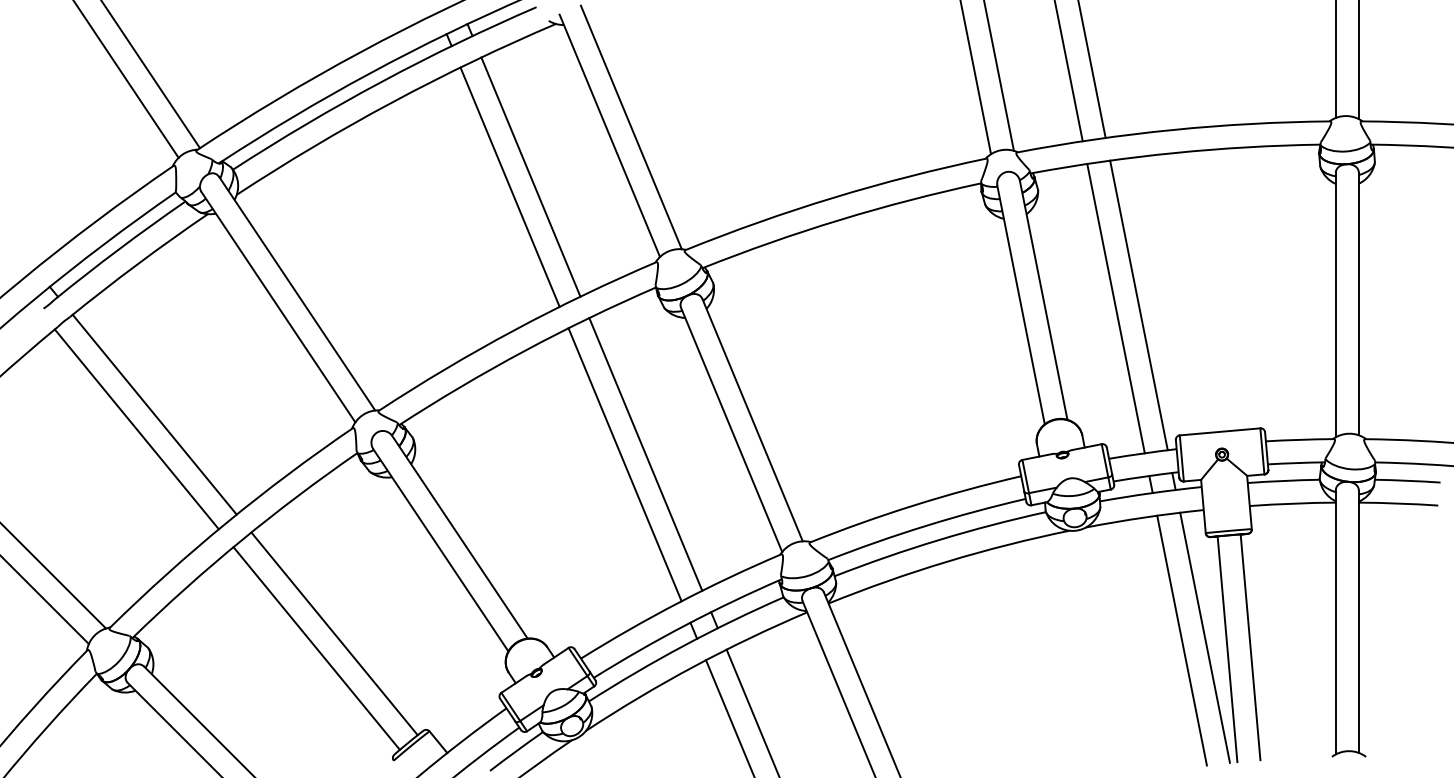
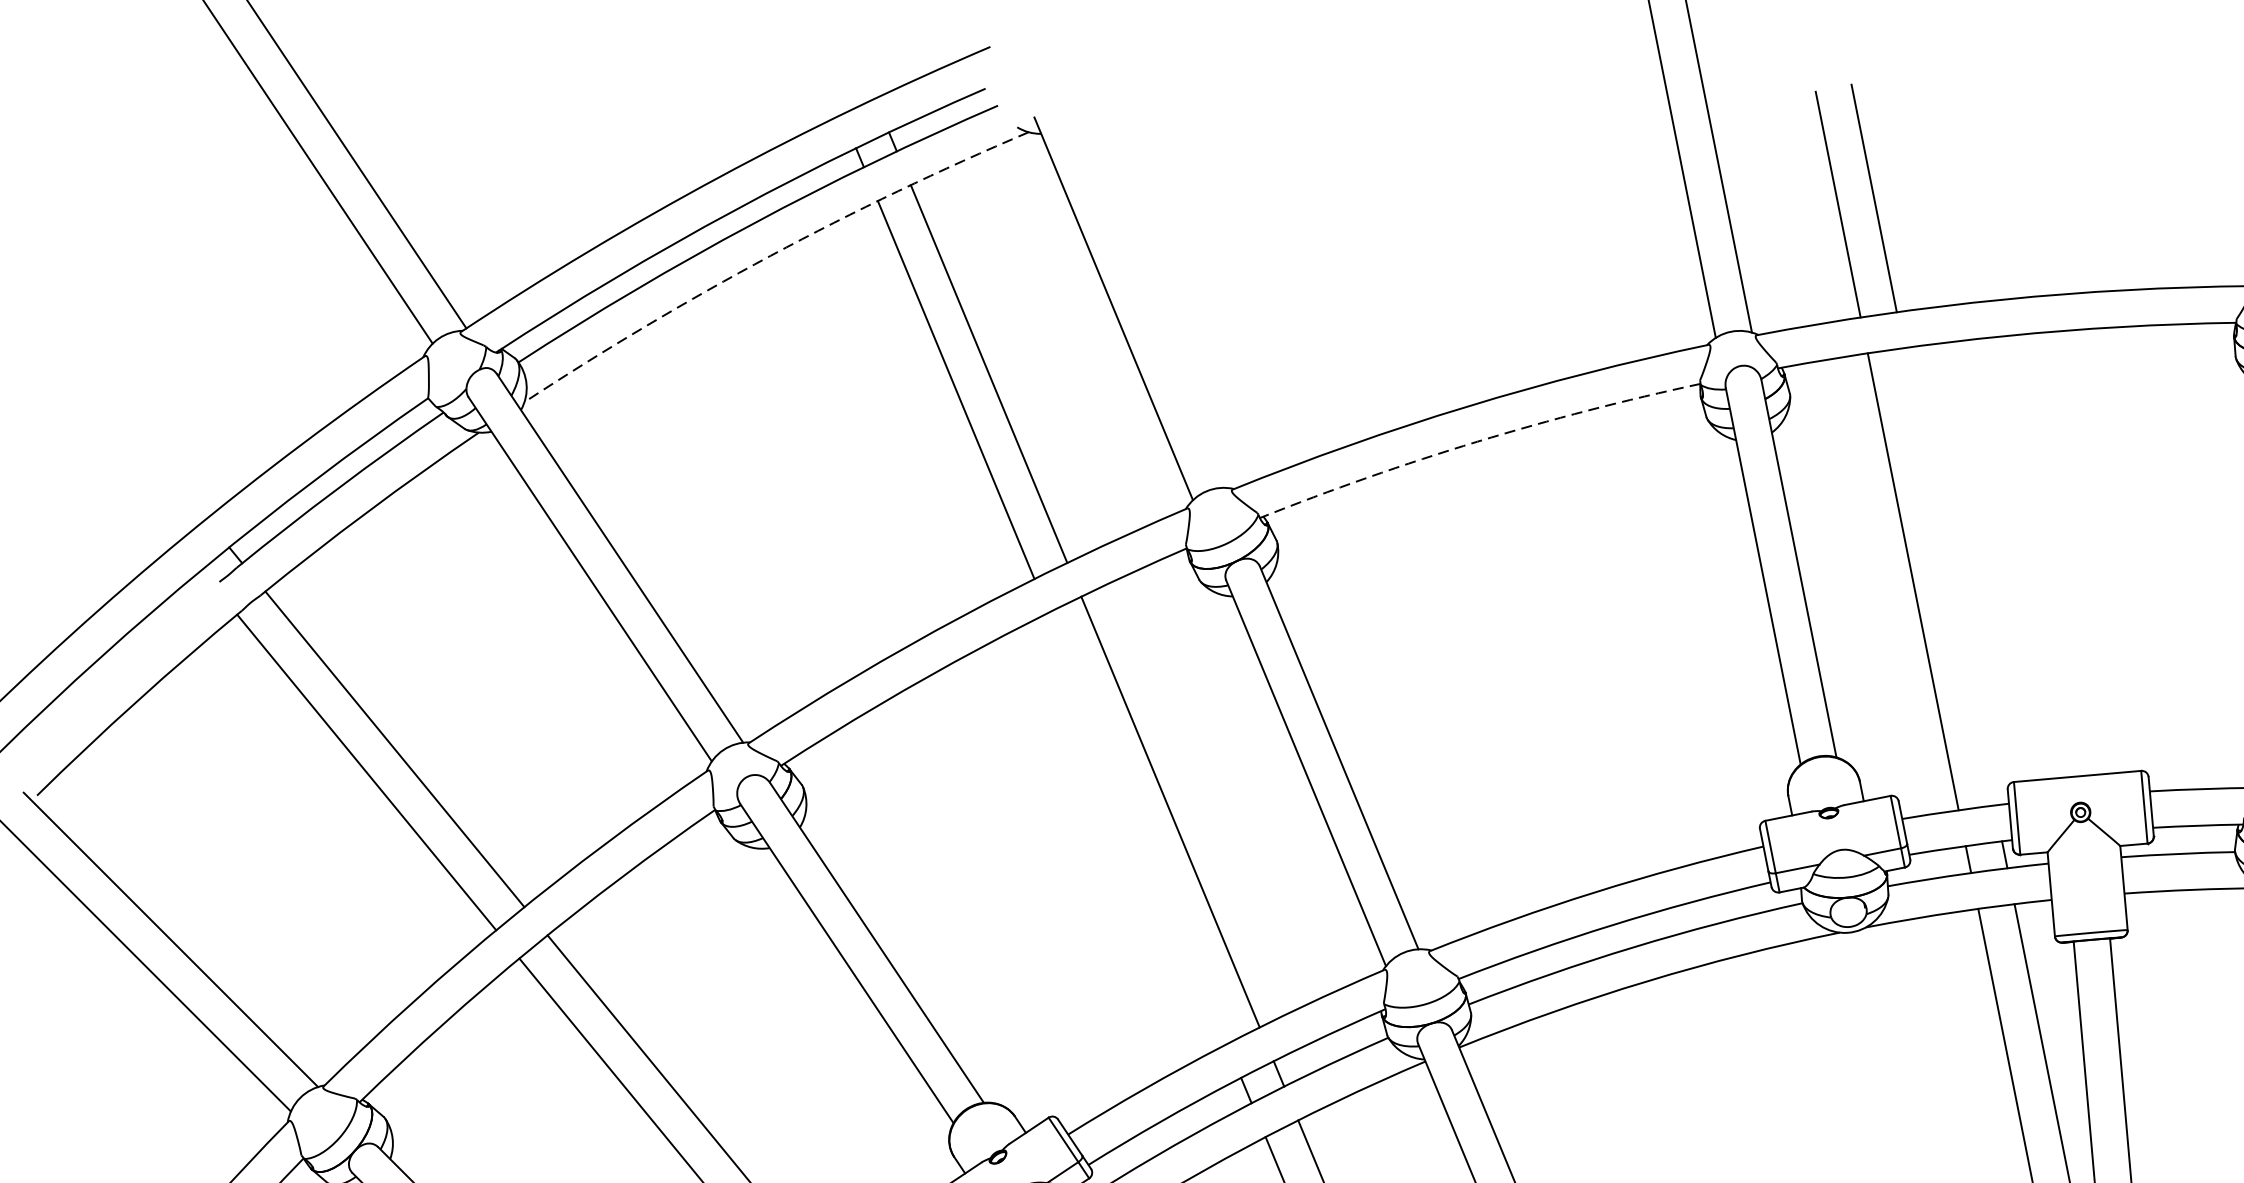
arc: (392, 102) -> (770, 256), solid -> dashed
line: (630, 127) -> (1146, 295), removed
arc: (840, 219) -> (1478, 441), solid -> dashed
line: (1138, 305) -> (1948, 576), removed
line: (624, 464) -> (1136, 827), removed

